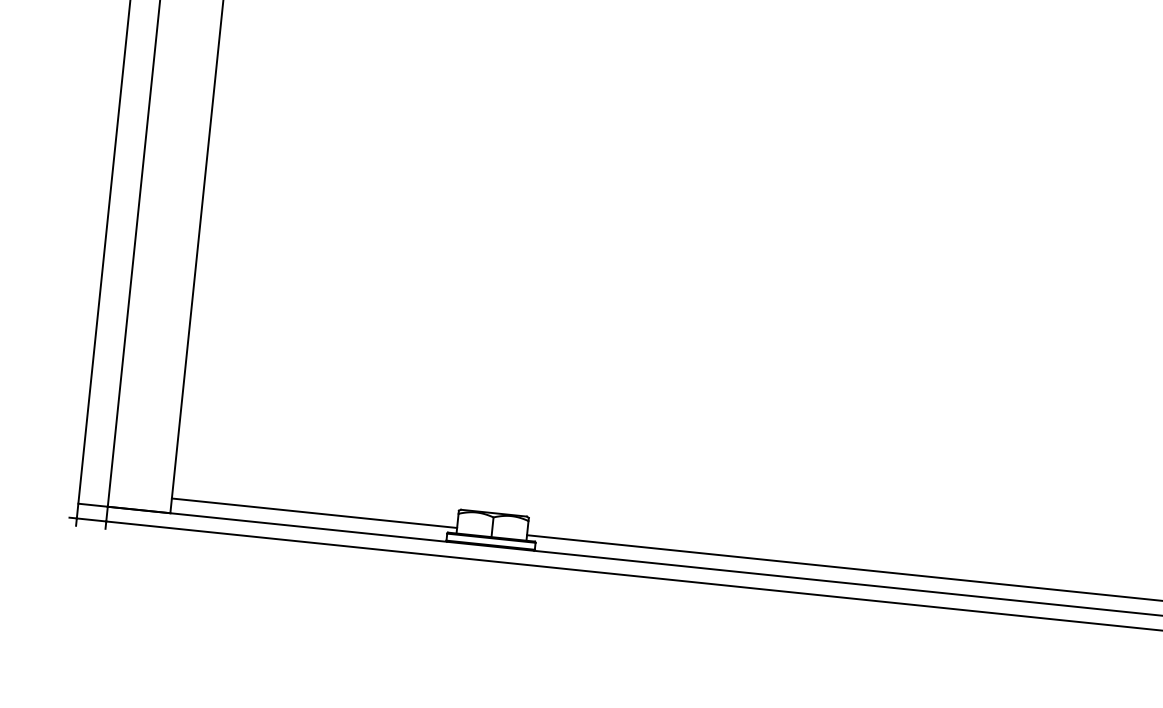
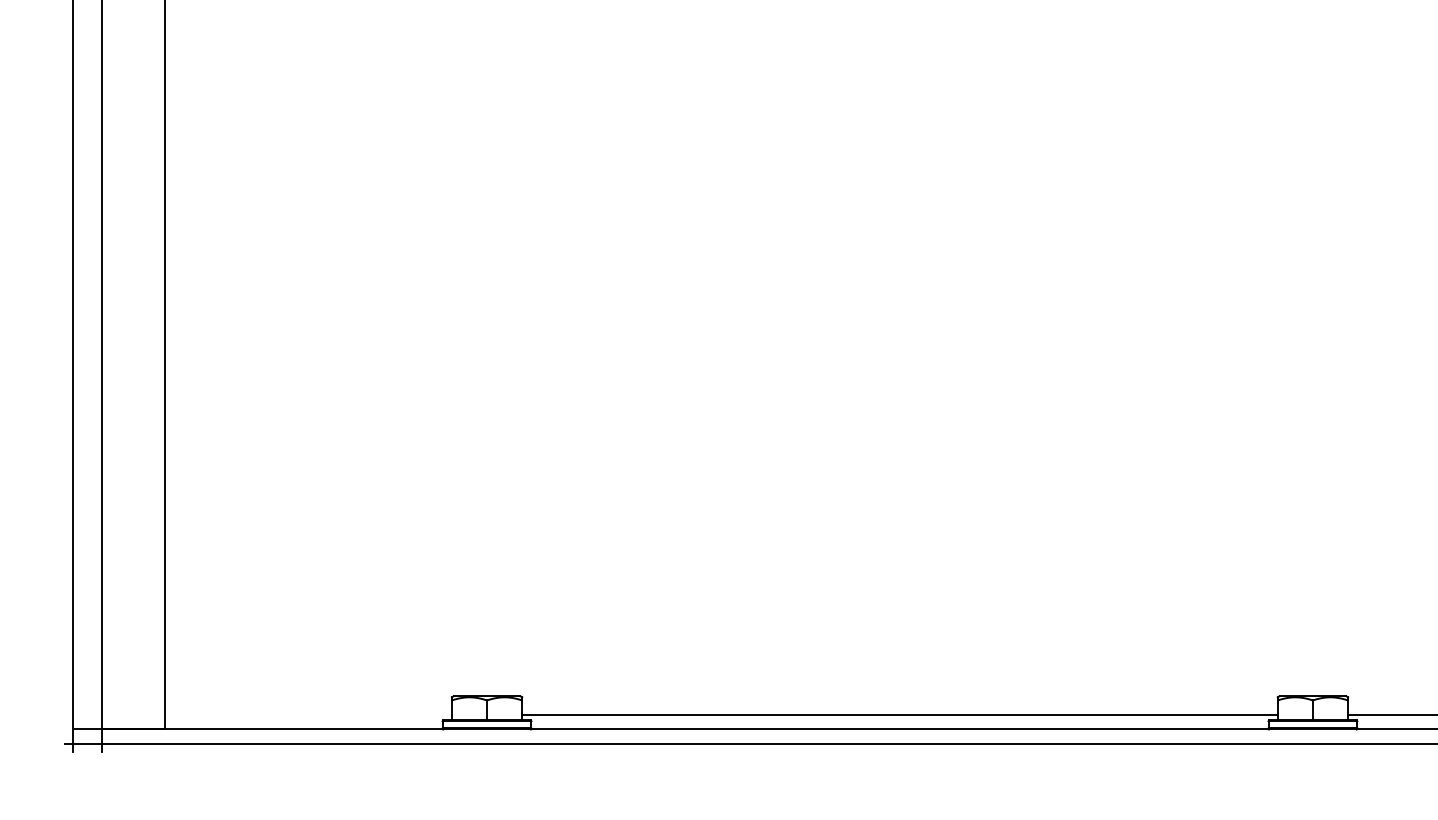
line: (314, 513) -> (308, 714), removed

